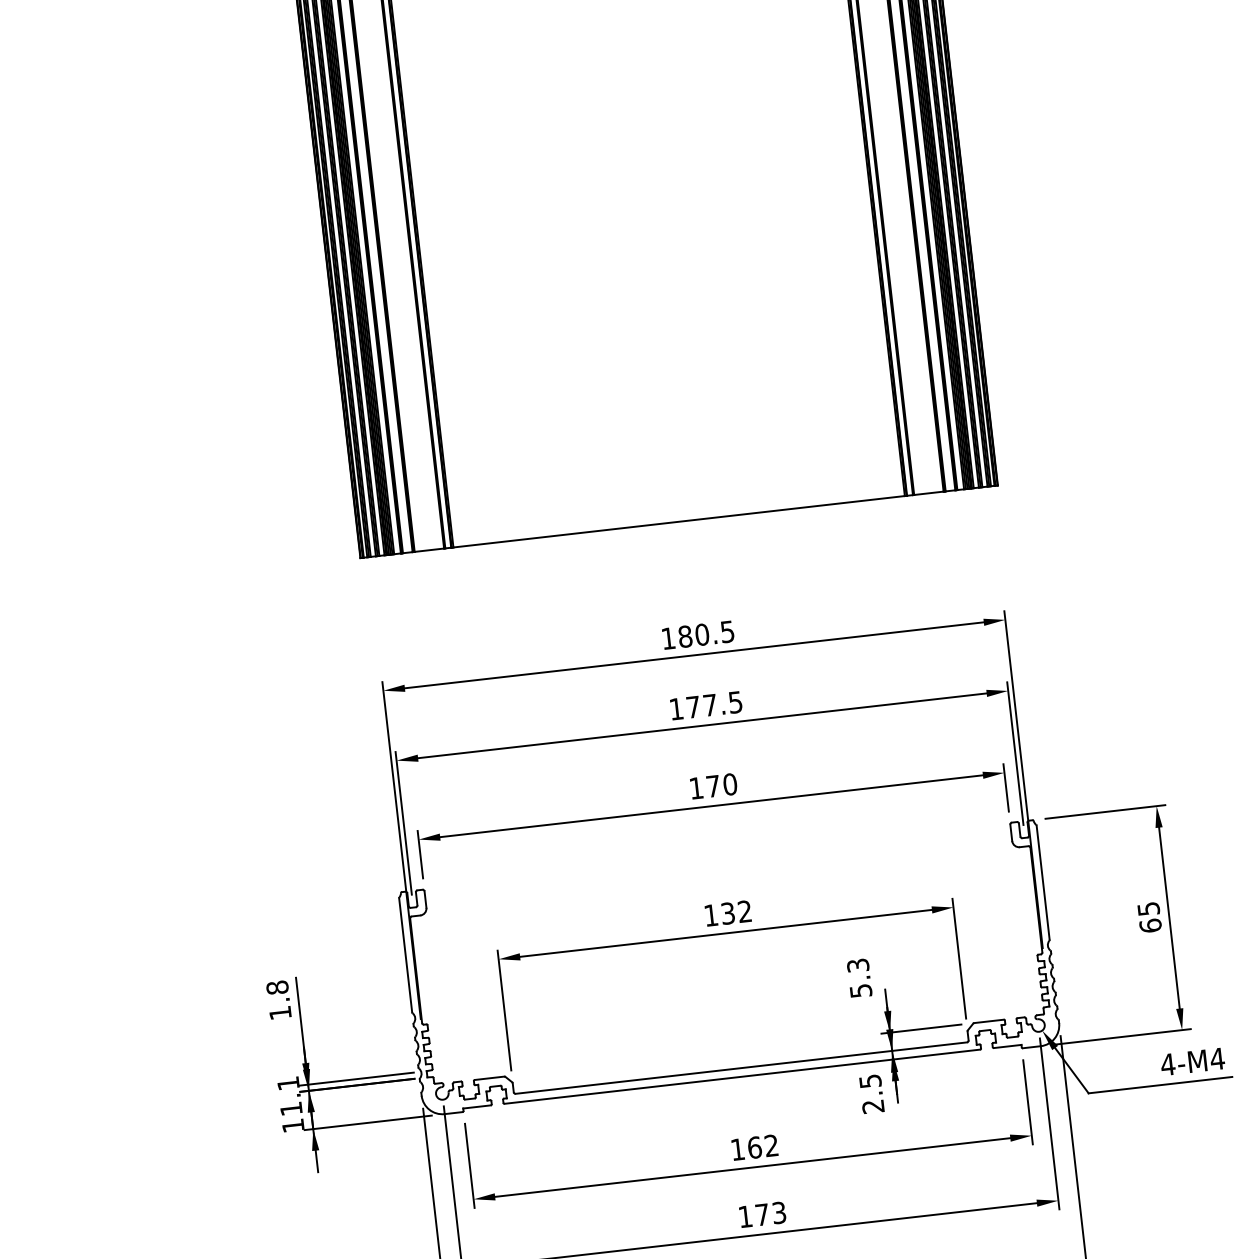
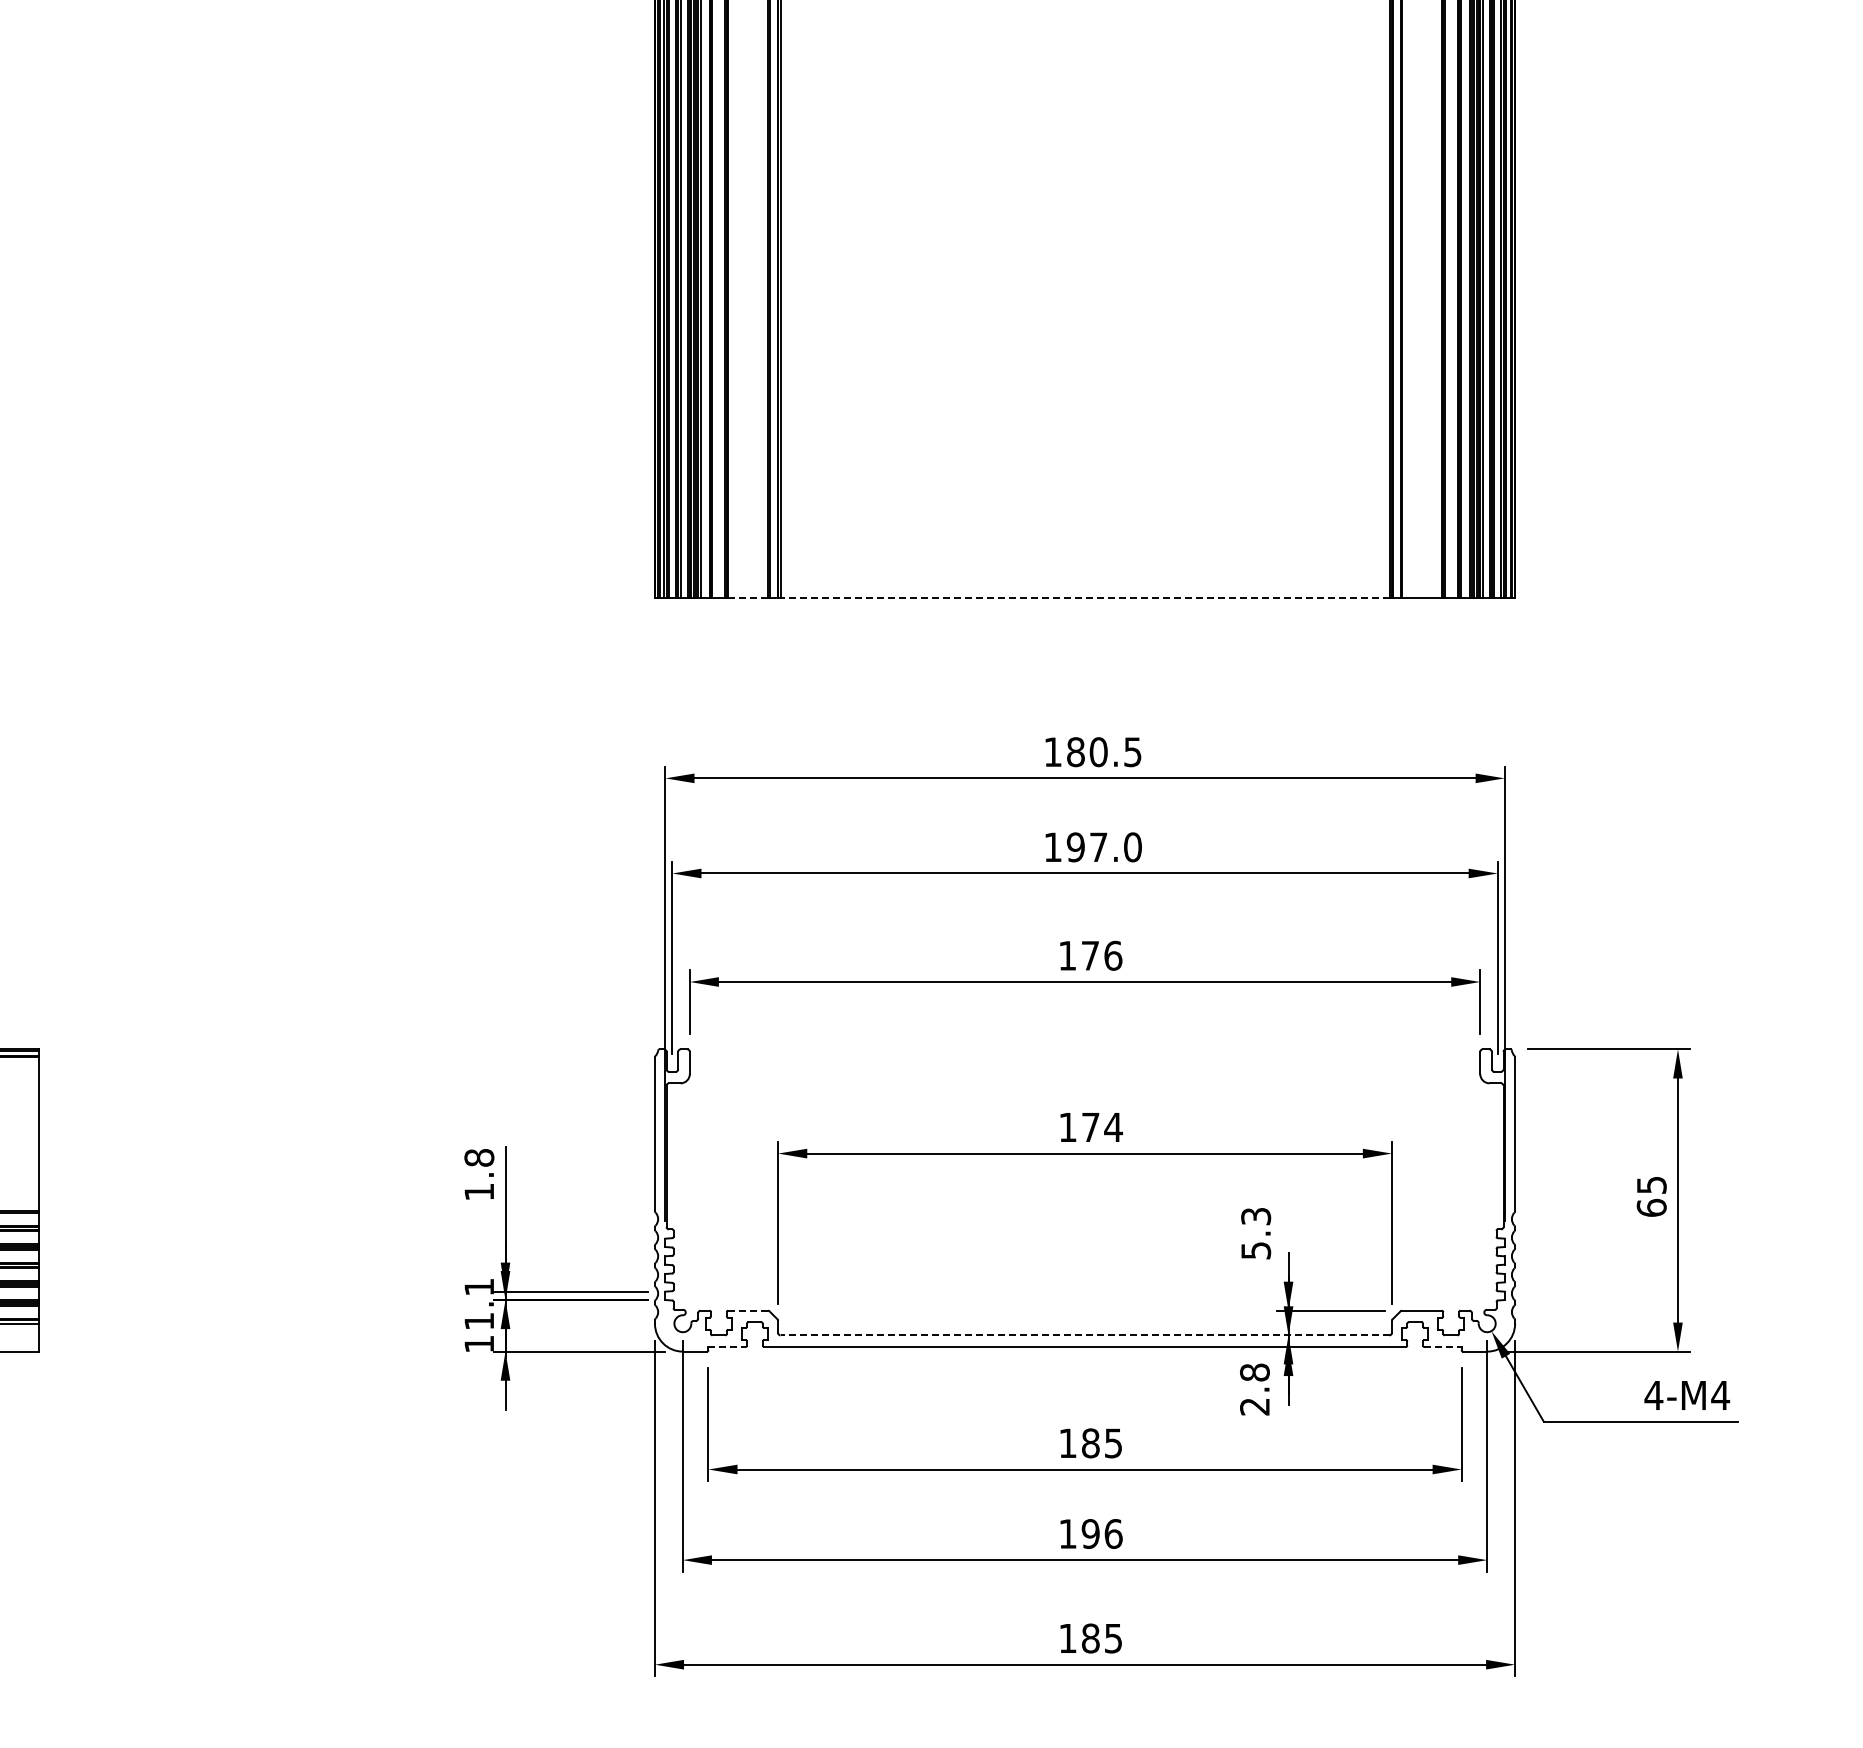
line: (679, 521) -> (1085, 598), solid -> dashed
line: (429, 550) -> (748, 598), solid -> dashed
text: (713, 704) -> (1103, 847), 177.5 -> 197.0
text: (730, 784) -> (1113, 955), 170 -> 176
text: (736, 912) -> (1102, 1127), 132 -> 174
line: (1007, 1046) -> (1443, 1346), solid -> dashed
line: (741, 1068) -> (1085, 1335), solid -> dashed
line: (489, 1078) -> (748, 1310), solid -> dashed
text: (870, 1081) -> (1254, 1372), 2.5 -> 2.8
line: (477, 1106) -> (727, 1346), solid -> dashed
text: (762, 1146) -> (1101, 1443), 162 -> 185
text: (770, 1213) -> (1101, 1533), 173 -> 196

